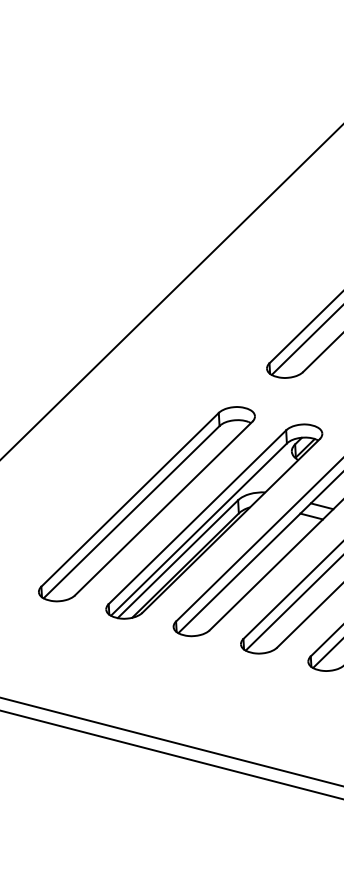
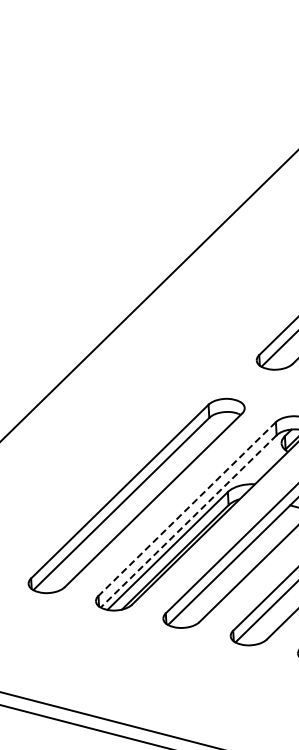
line: (197, 517) -> (187, 509), solid -> dashed
line: (198, 529) -> (188, 521), solid -> dashed

